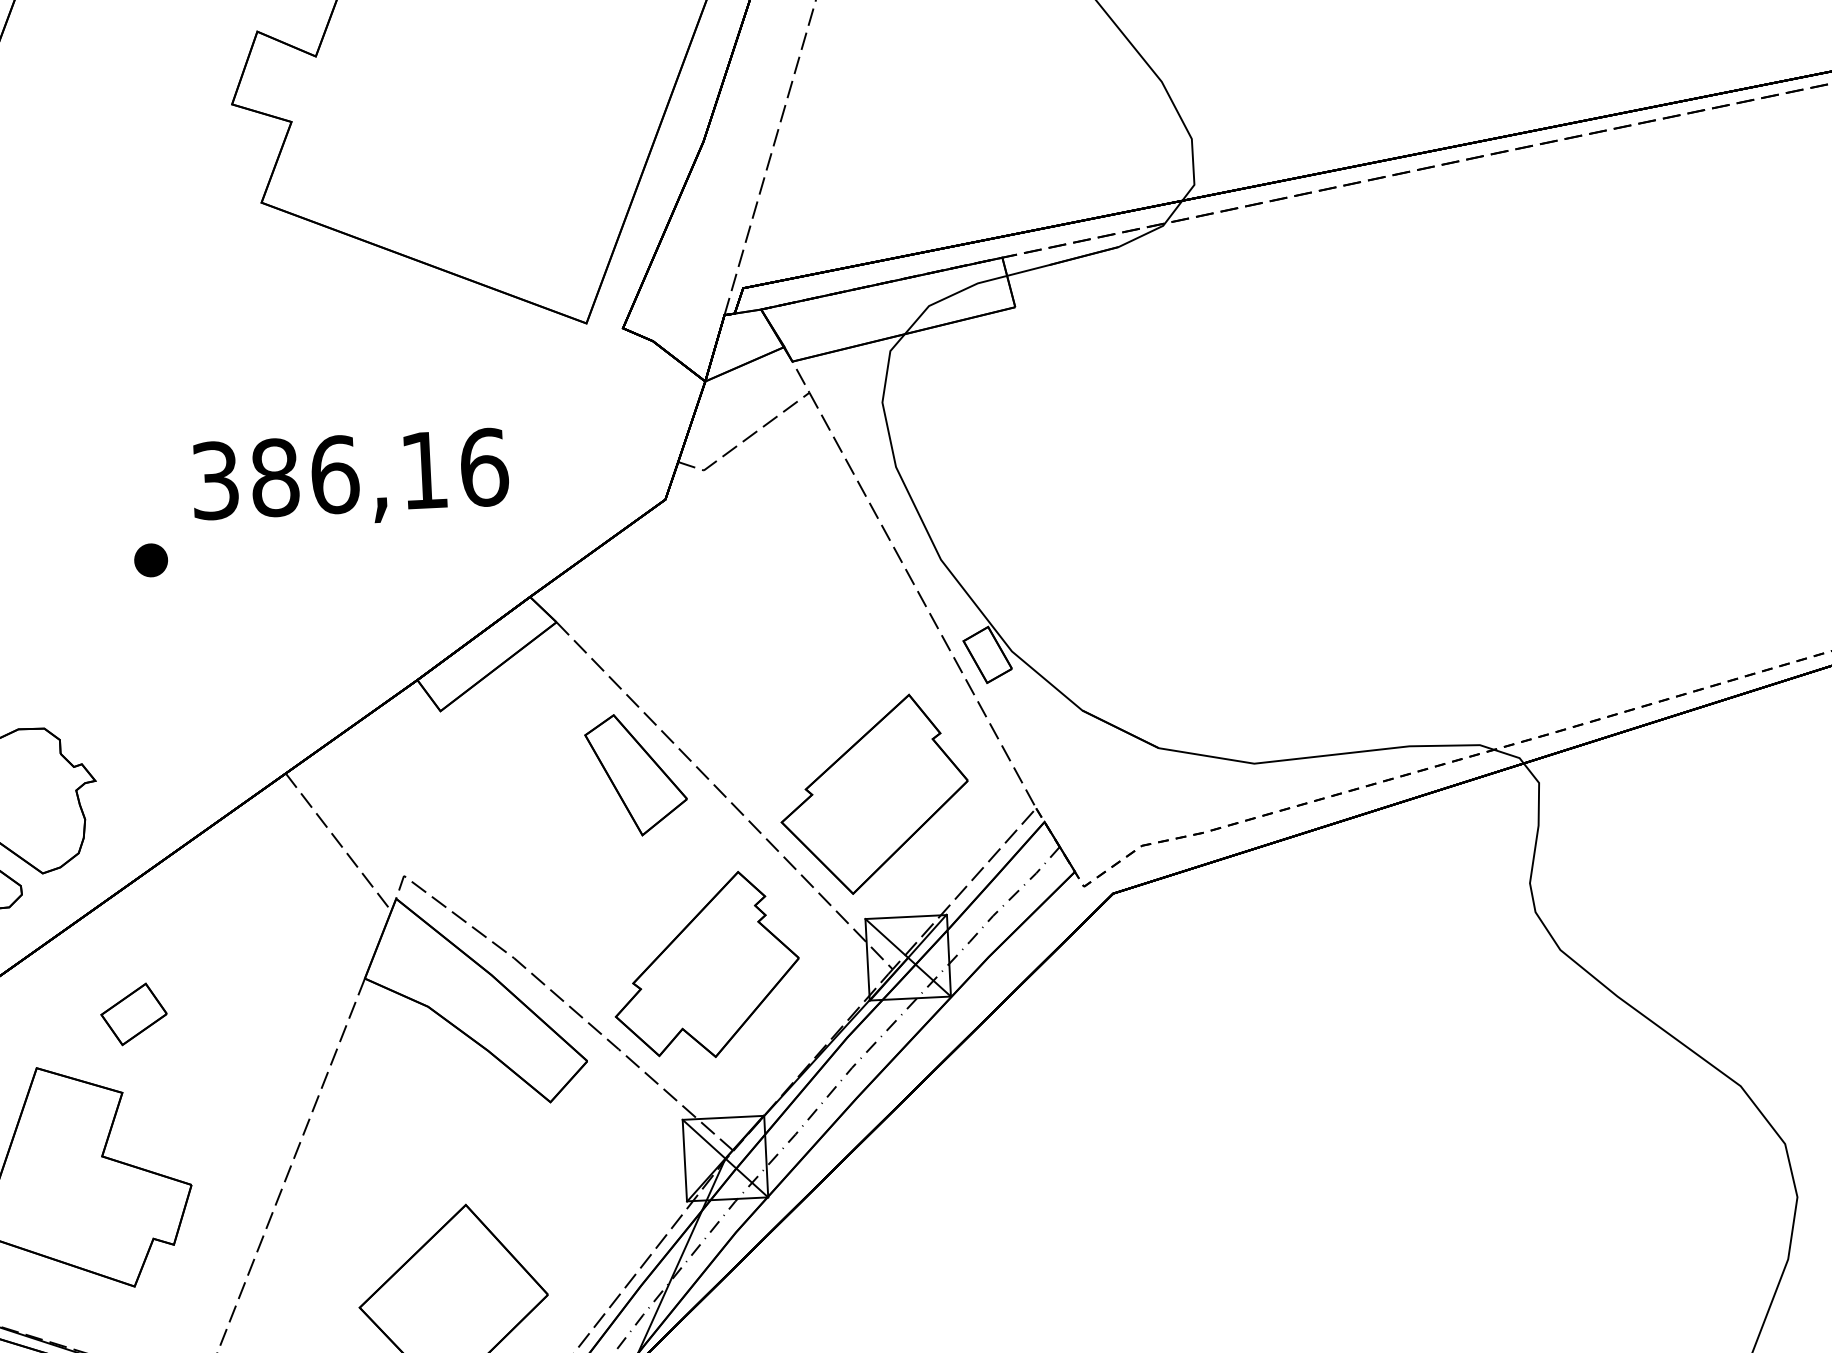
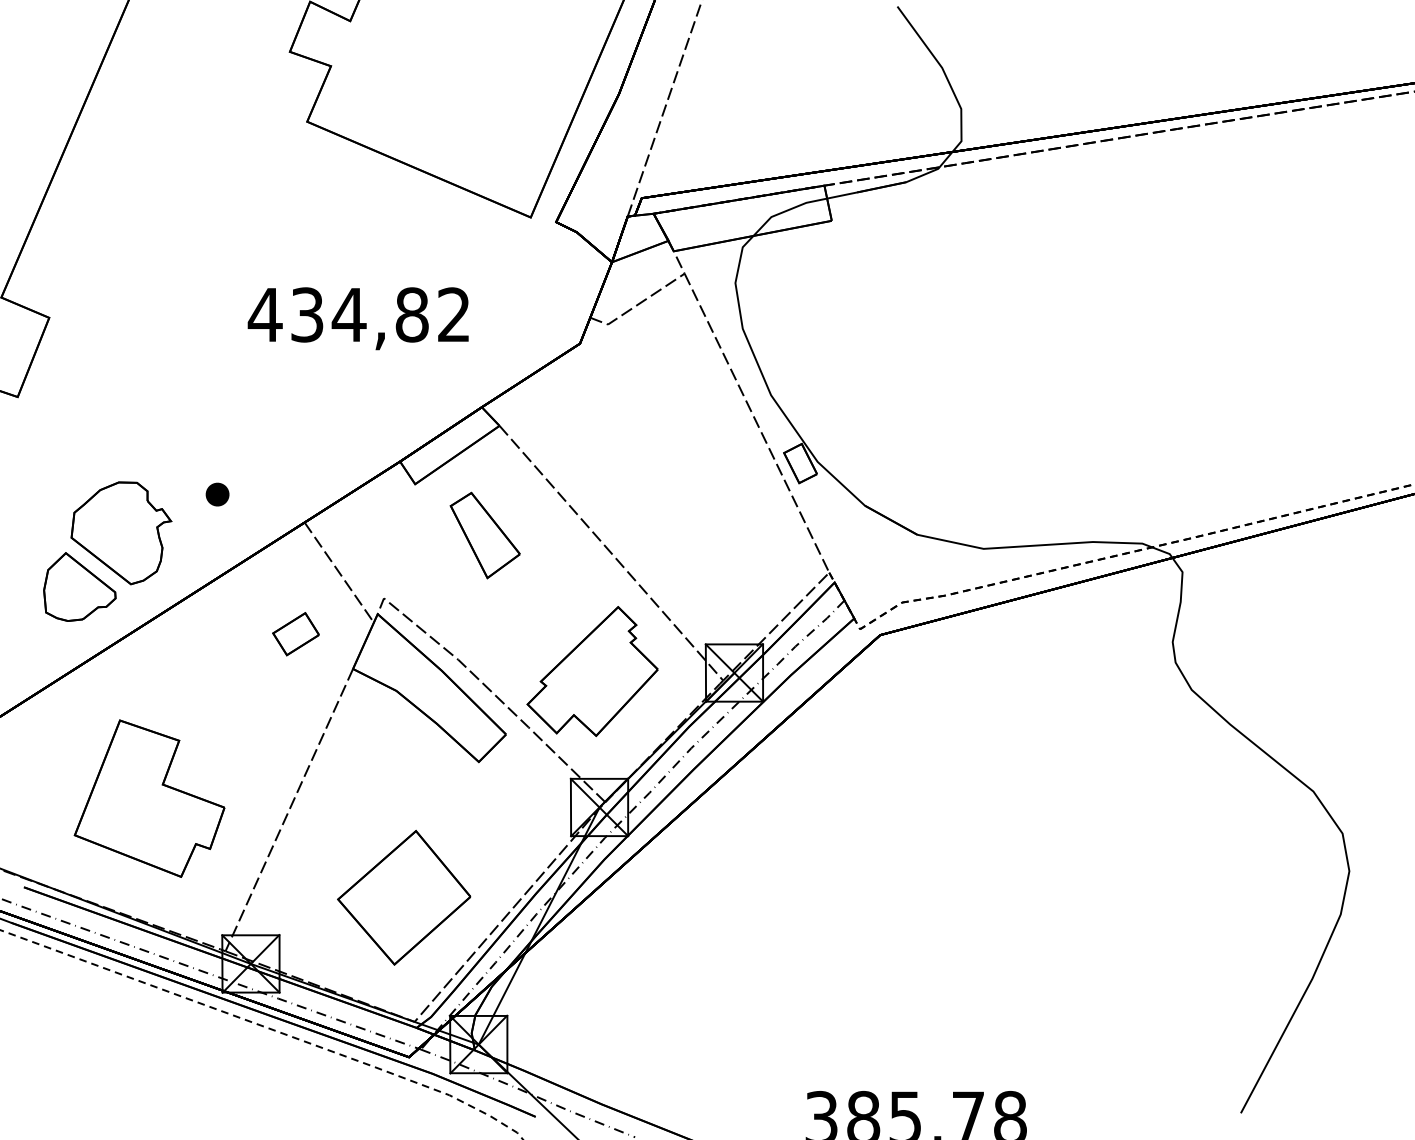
text: (349, 473) -> (359, 314), 386,16 -> 434,82
part: (150, 560) -> (217, 494), moved
part: (635, 774) -> (484, 535), moved
part: (873, 794) -> (715, 557), removed
part: (133, 1014) -> (295, 634), moved

